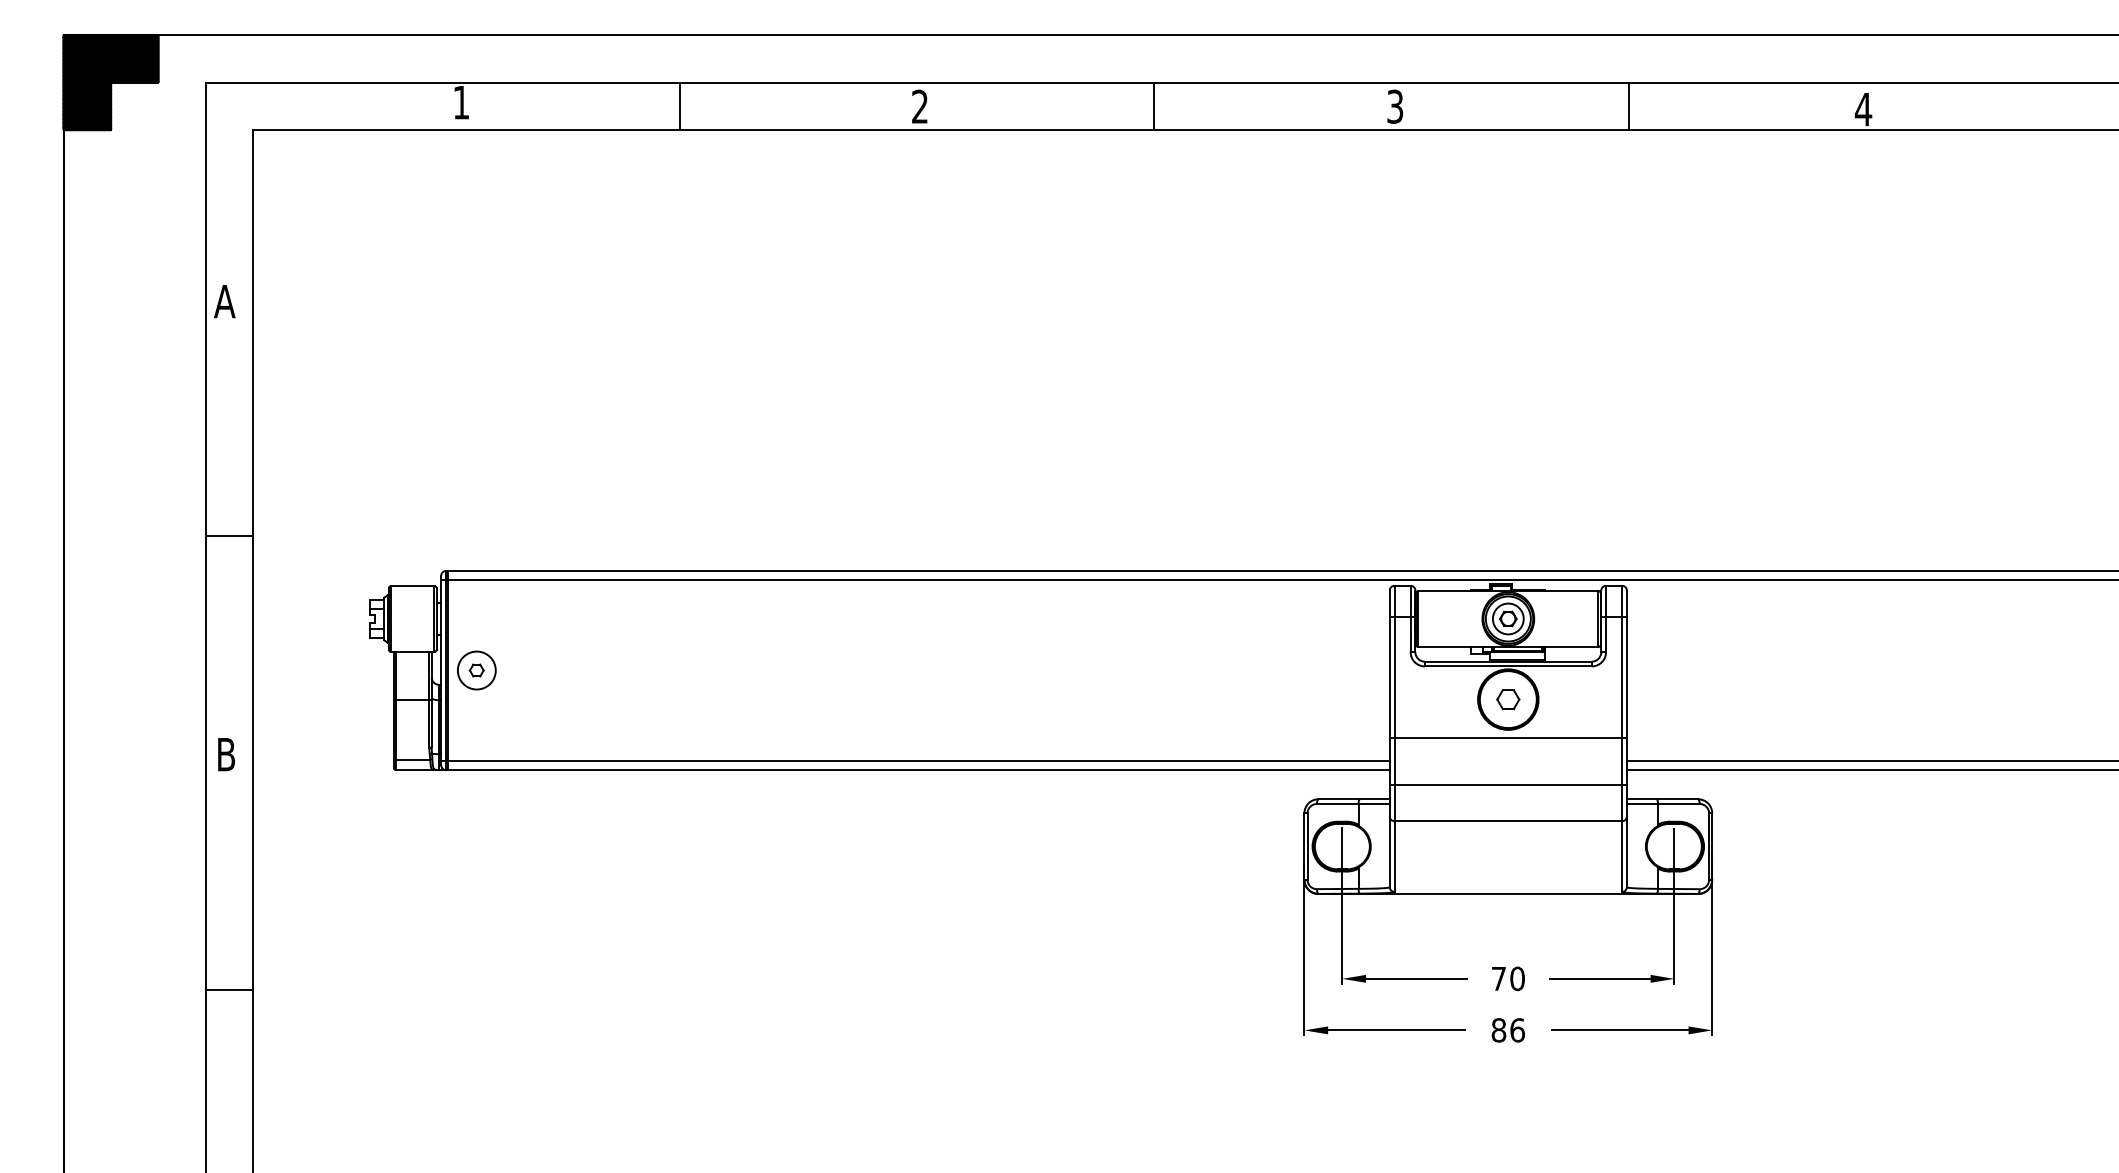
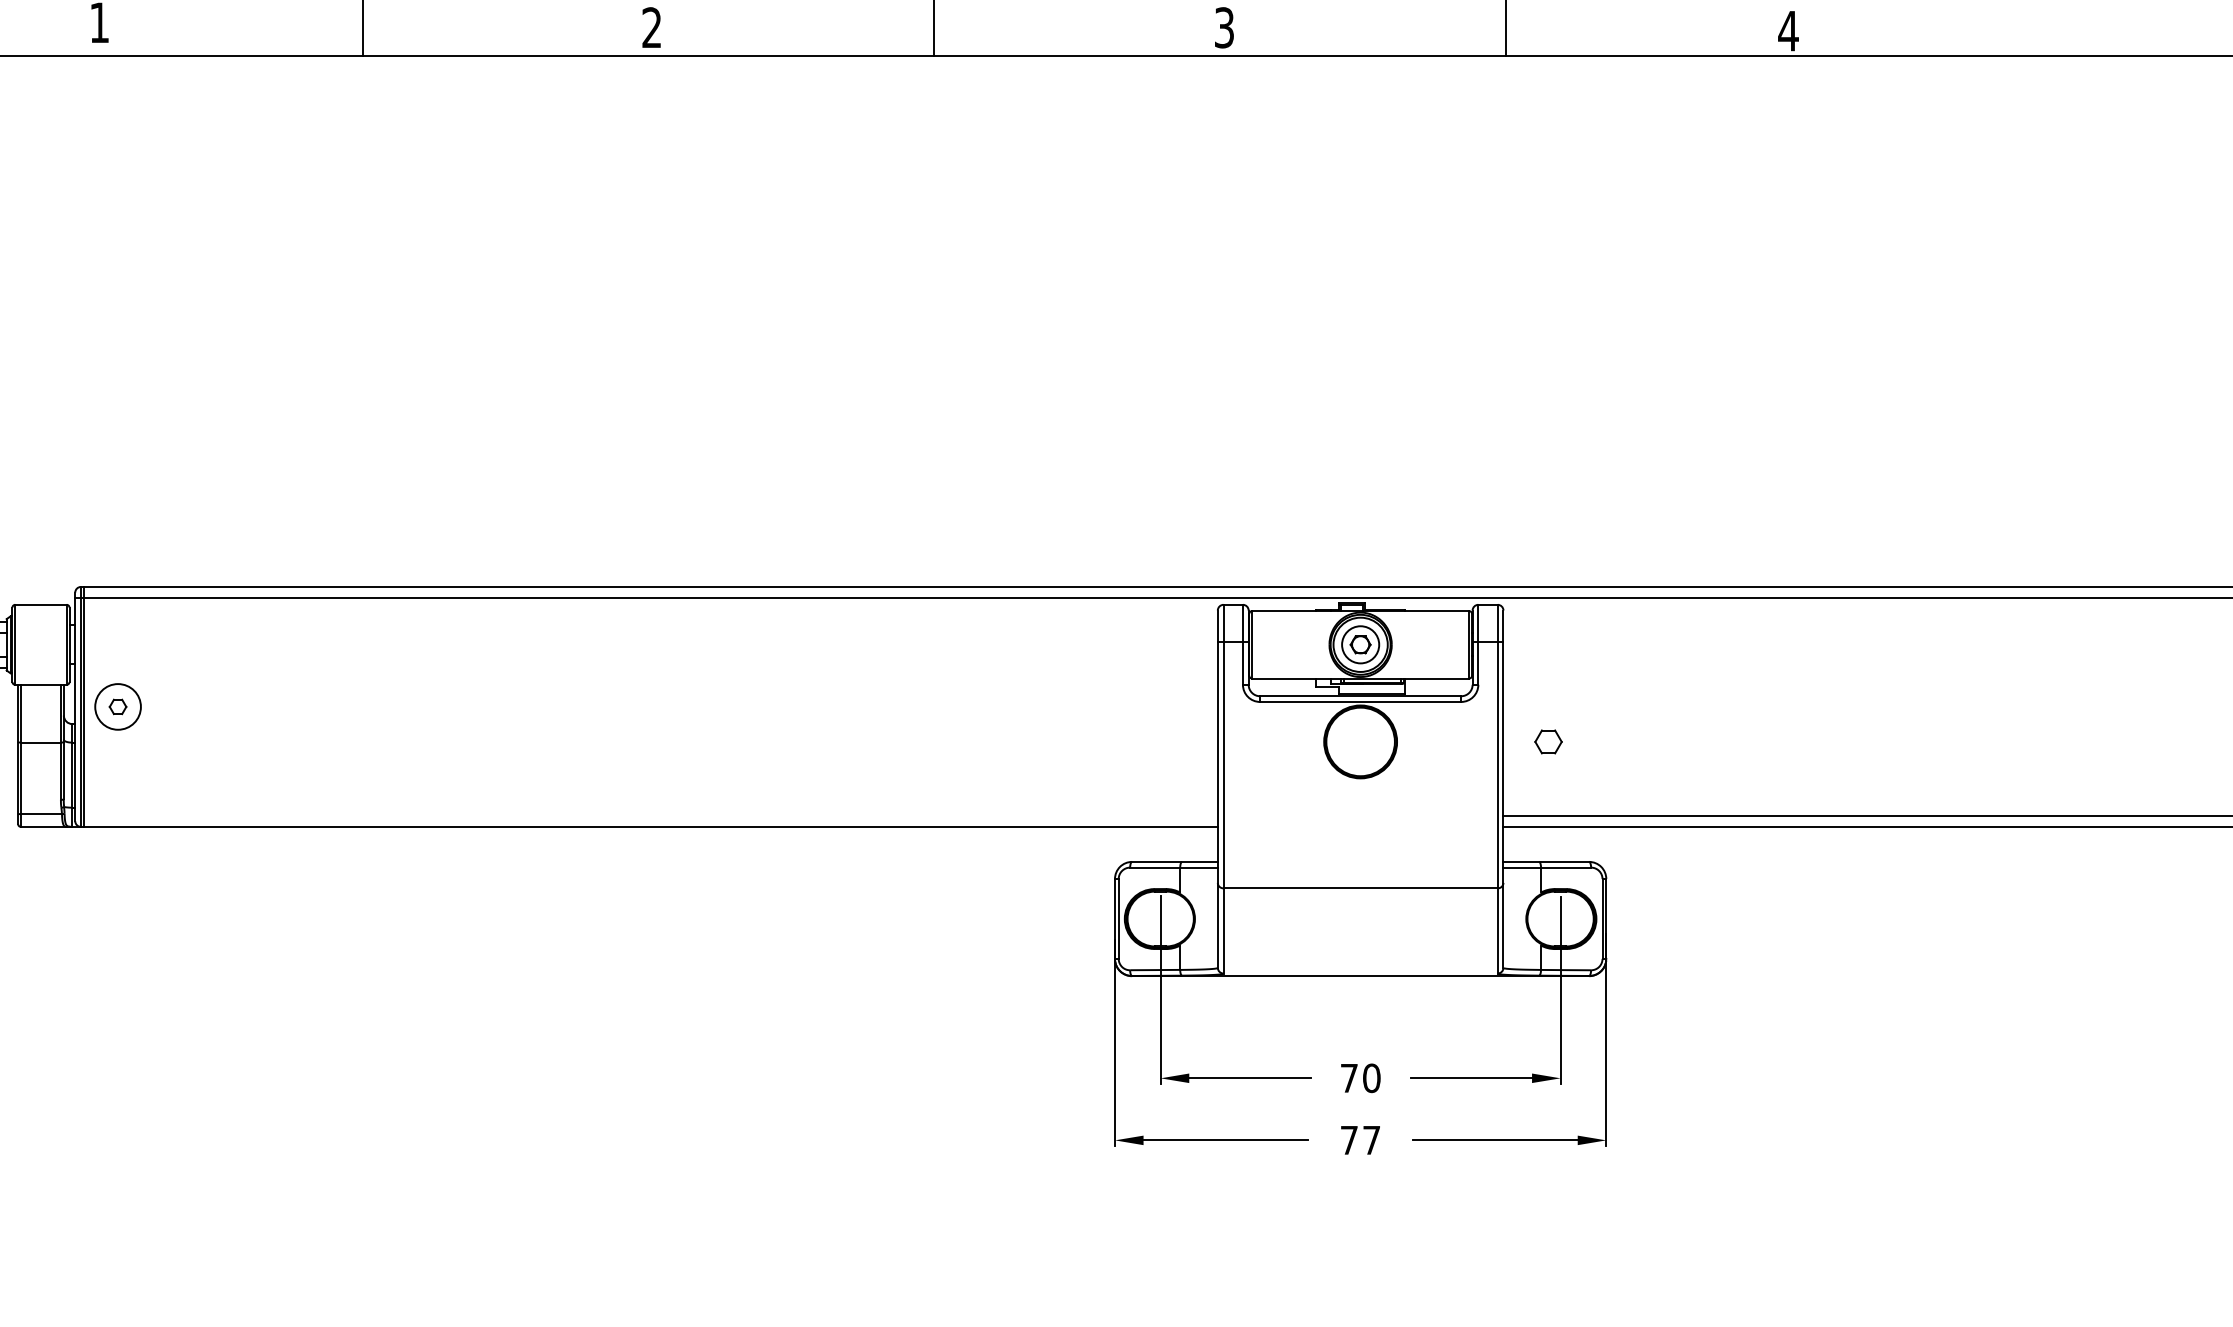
part: (1508, 699) -> (1548, 741), moved
line: (1507, 737) -> (1359, 787), removed
line: (915, 761) -> (646, 816), removed
line: (1507, 784) -> (1359, 844), removed
text: (1508, 1030) -> (1360, 1140), 86 -> 77

